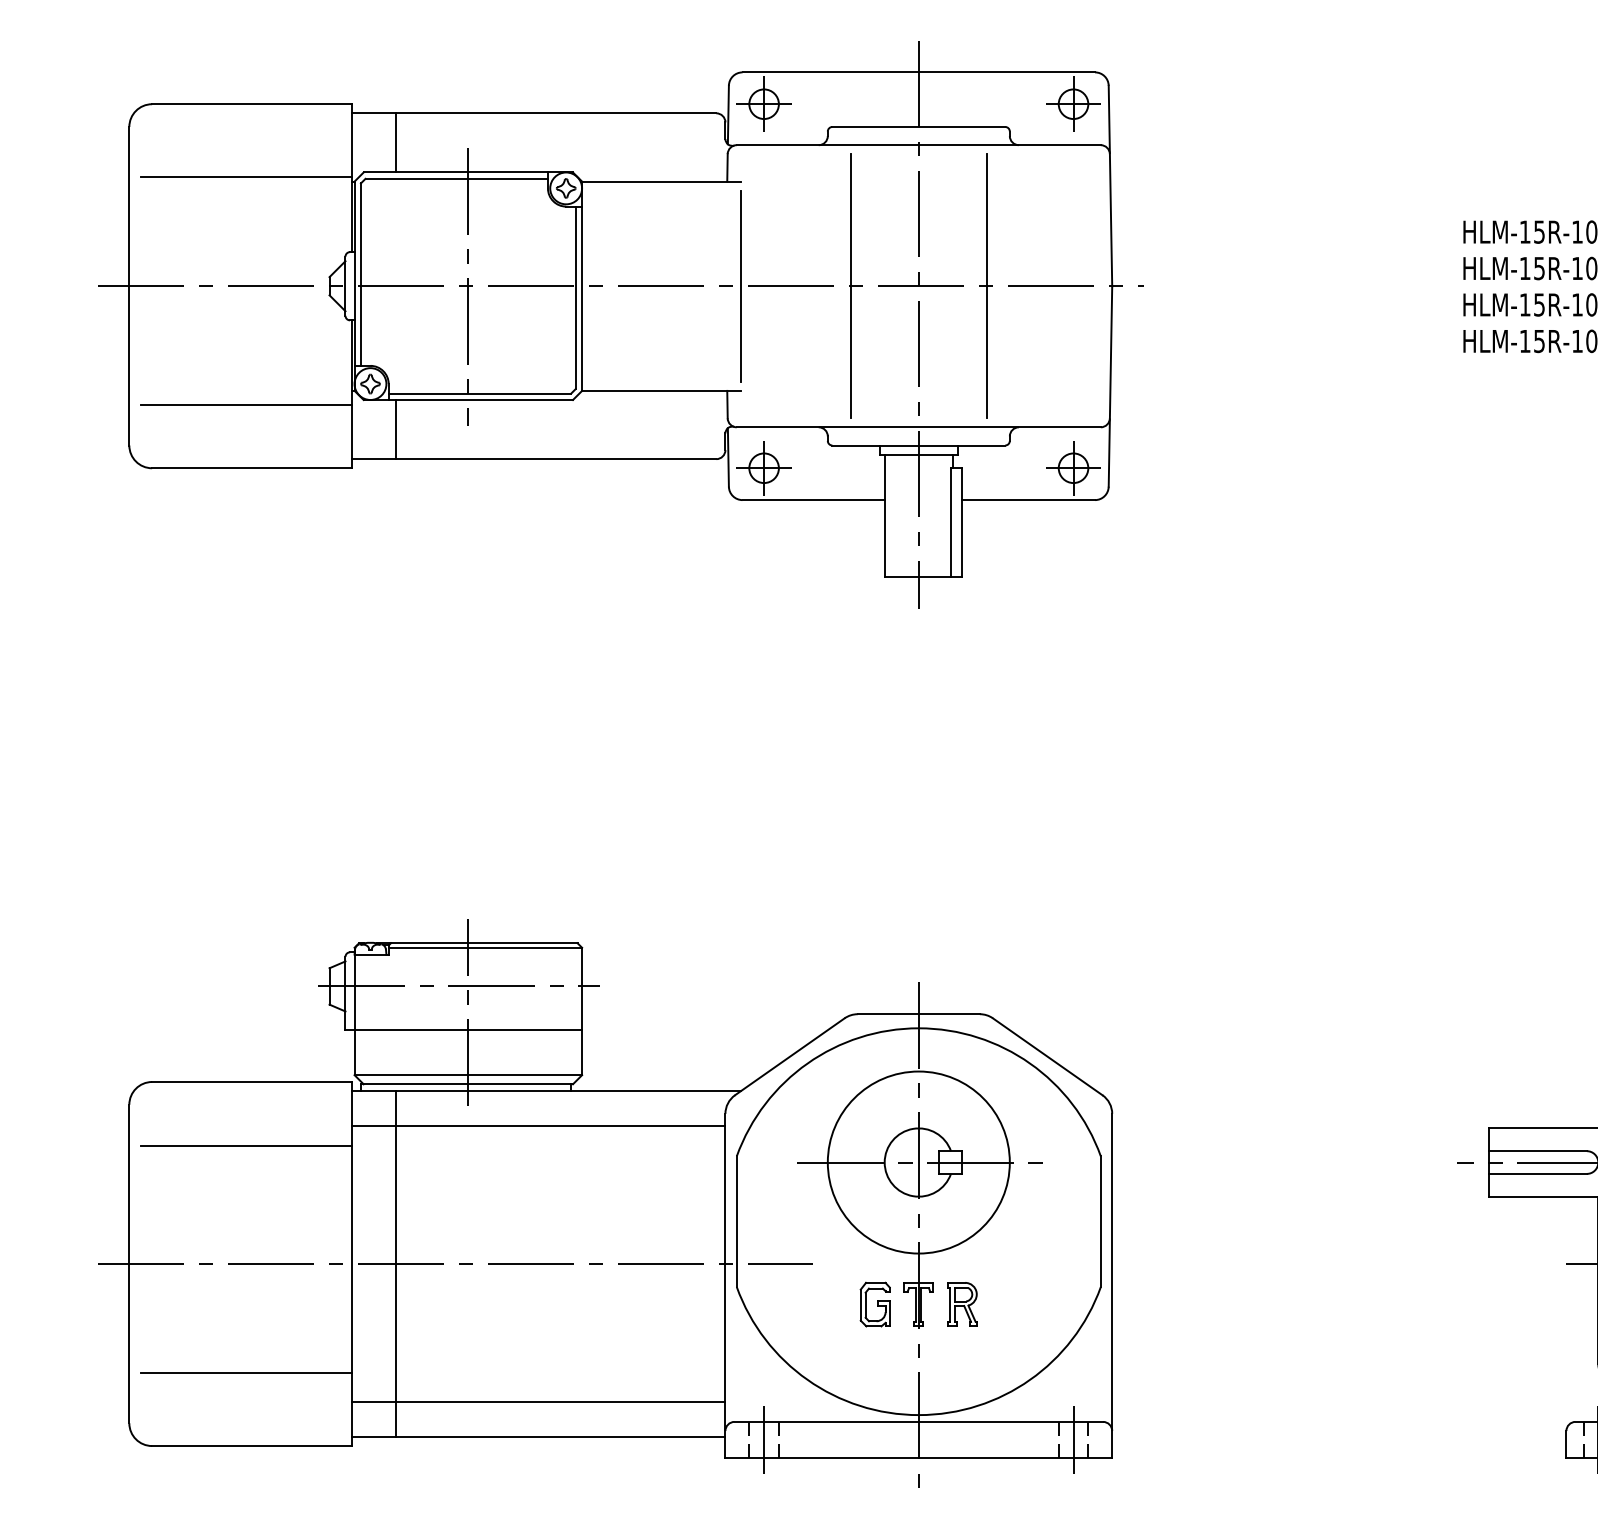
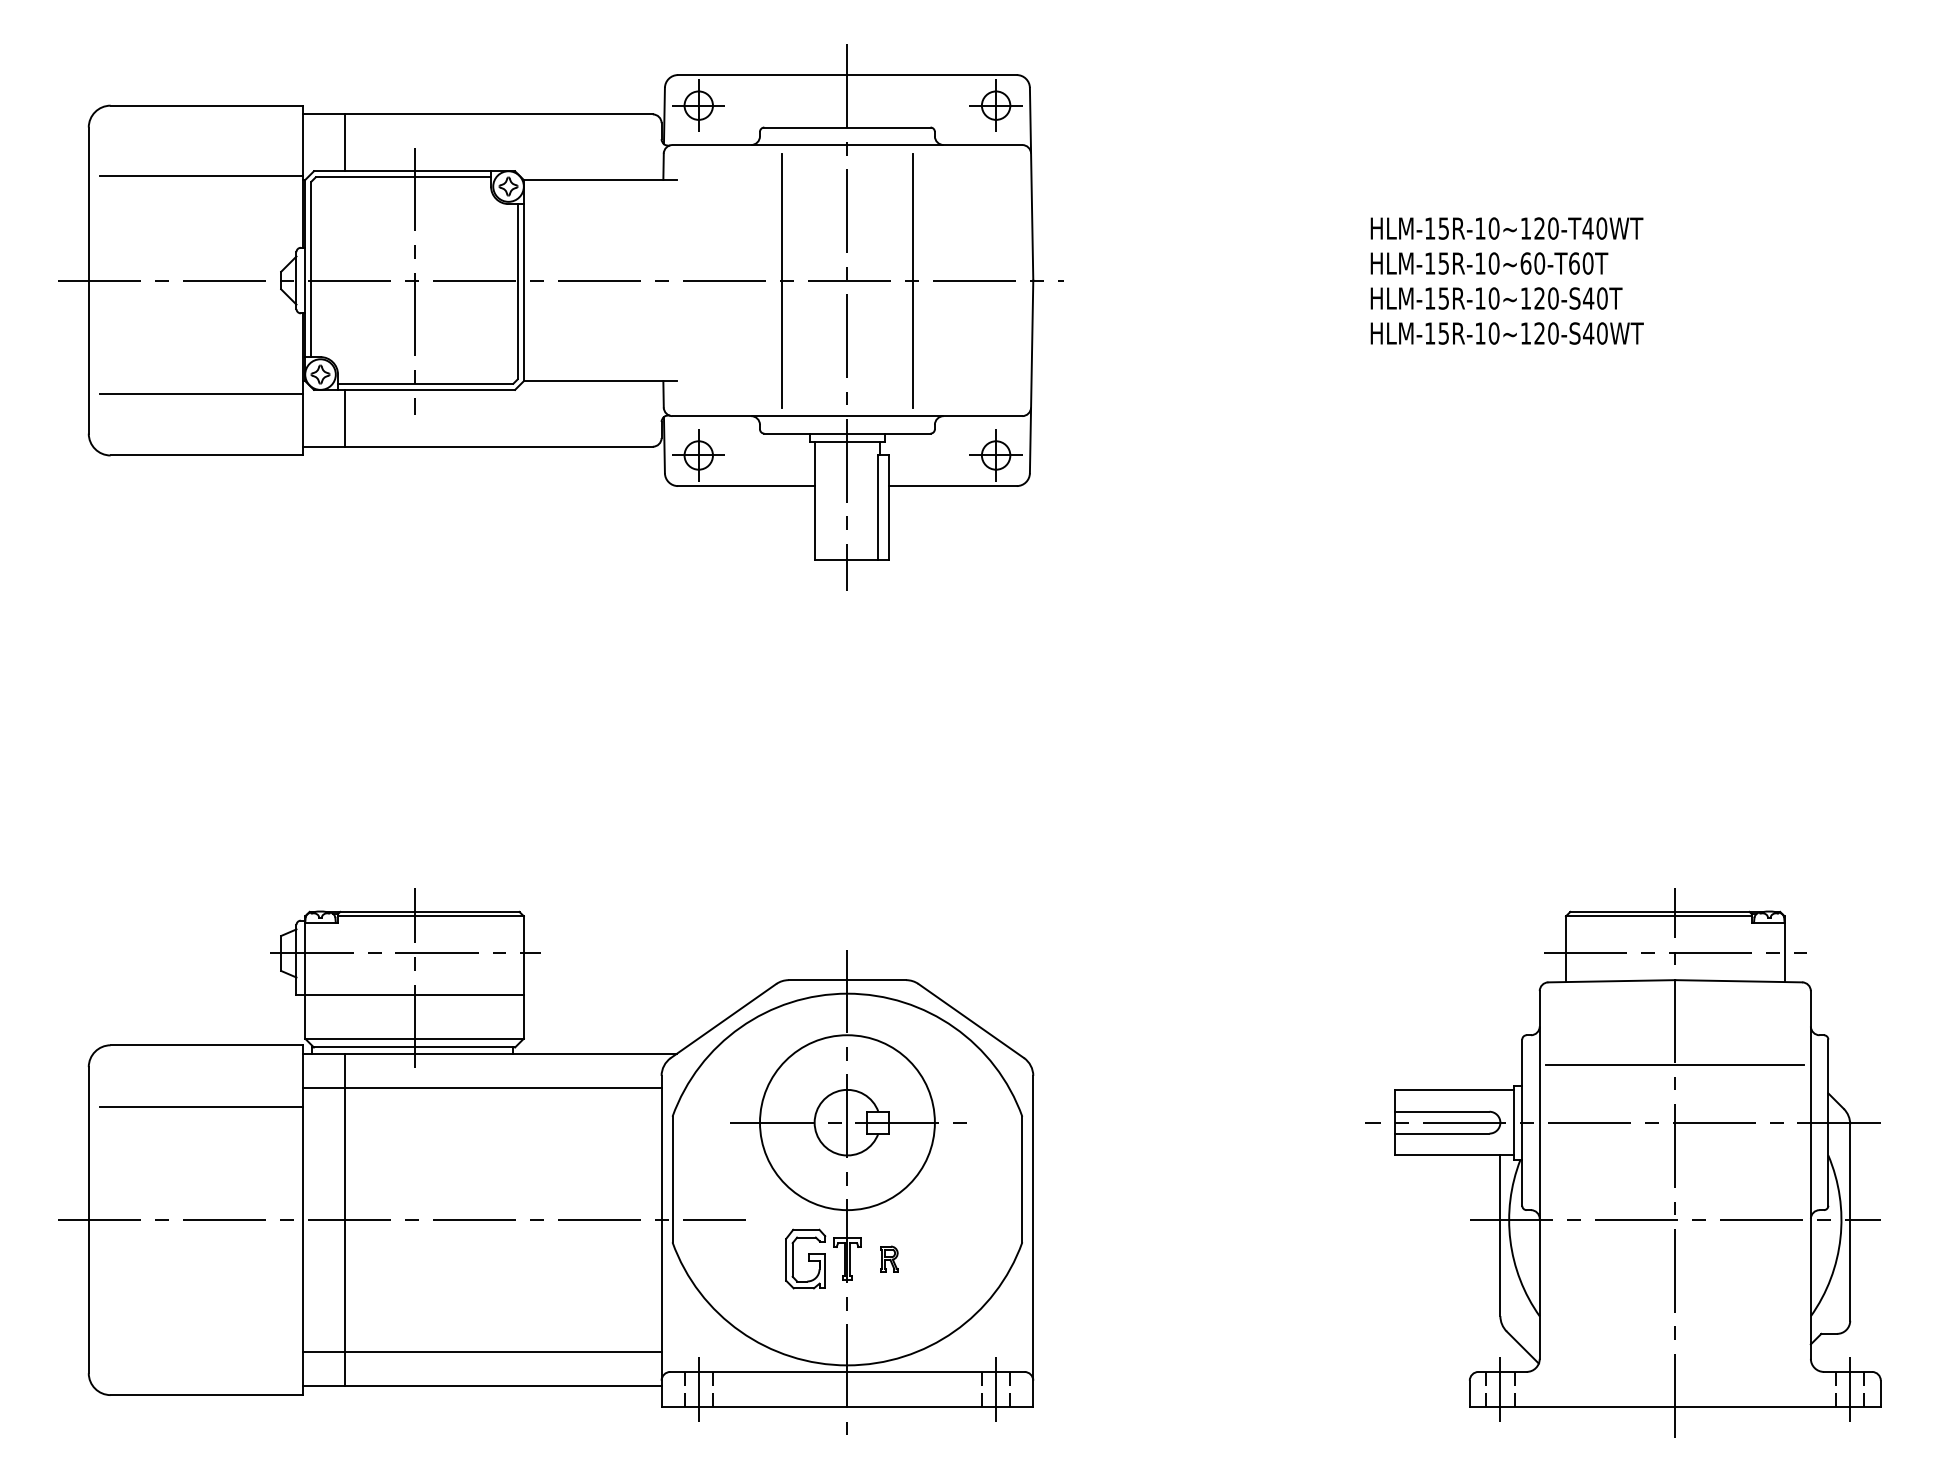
line: (740, 286) -> (676, 280), removed
part: (962, 1303) -> (889, 1258), size x0.6
part: (875, 1304) -> (805, 1259), size x1.4
line: (246, 1373) -> (201, 1325), removed

